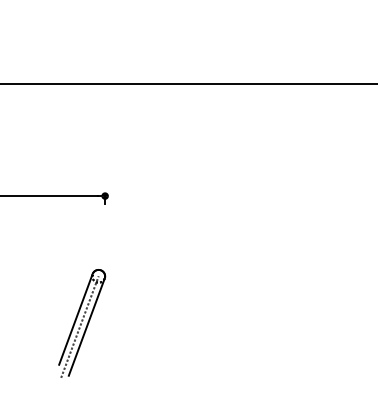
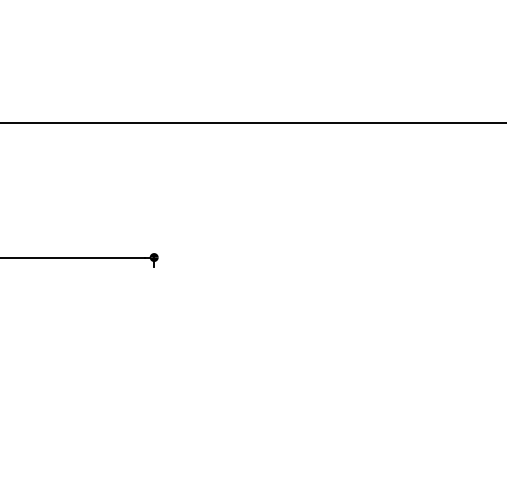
part: (82, 323) -> (126, 410), removed

